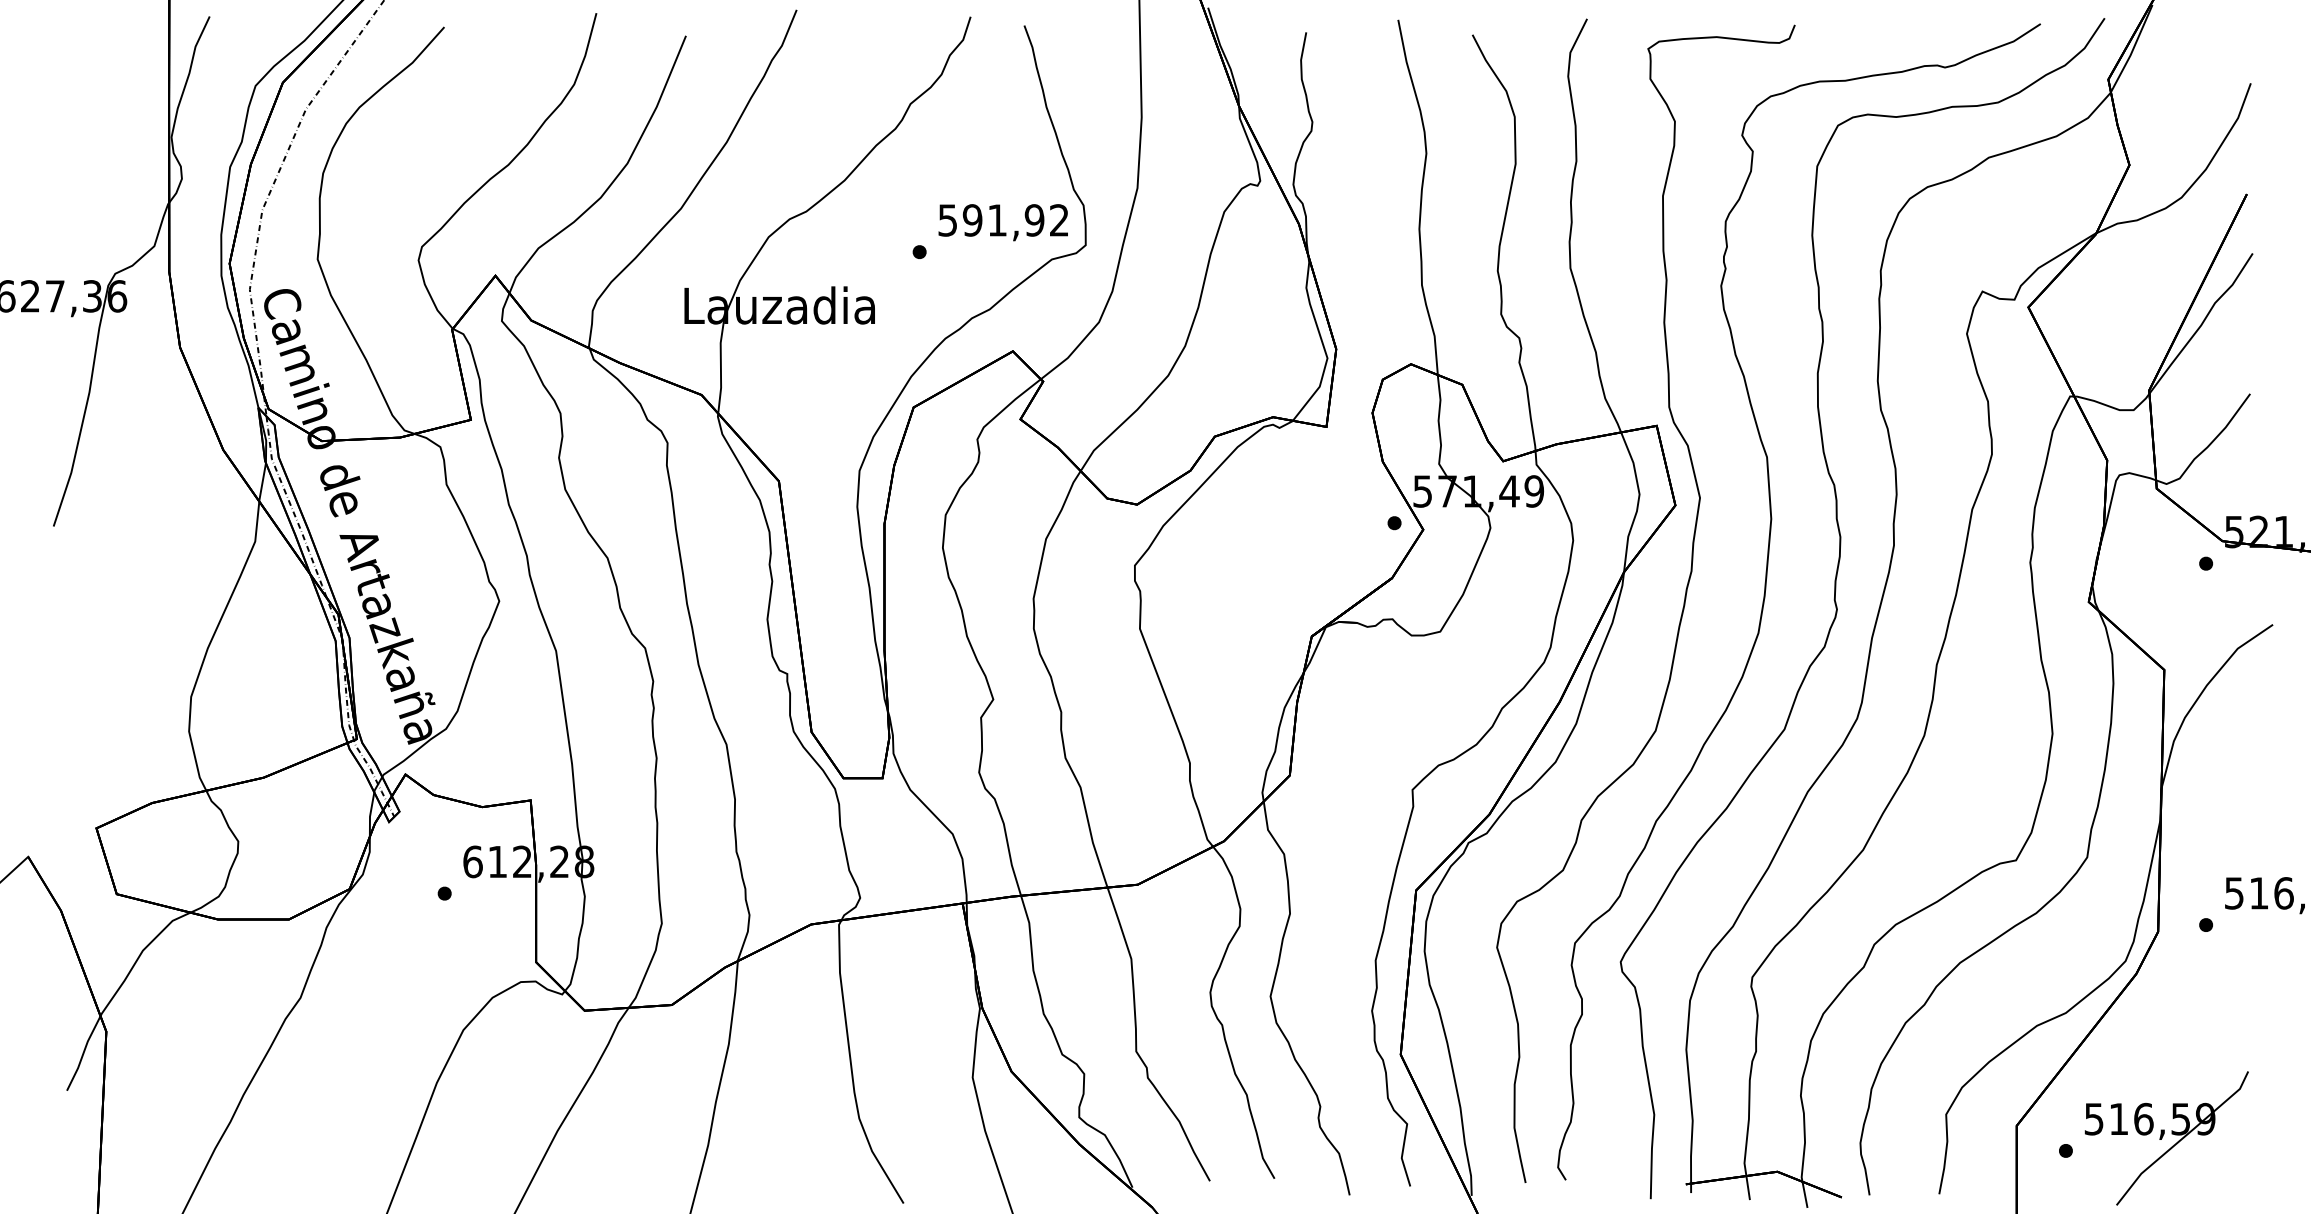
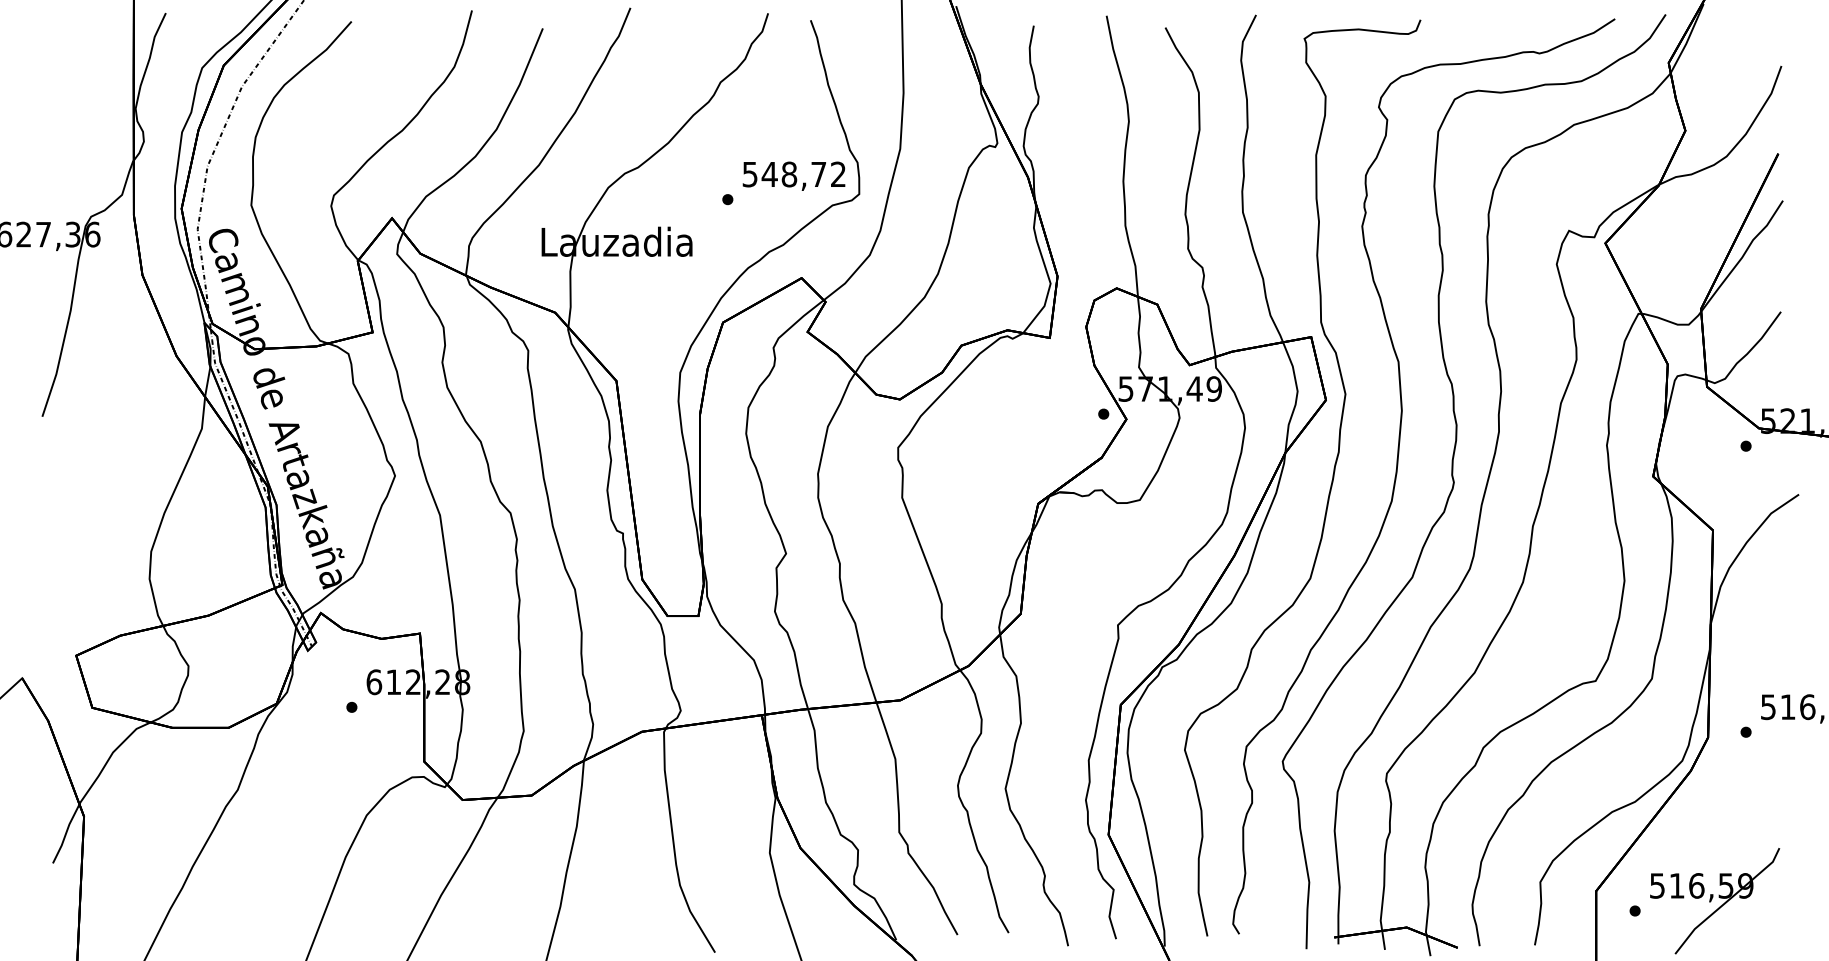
text: (1002, 220) -> (793, 174), 591,92 -> 548,72

